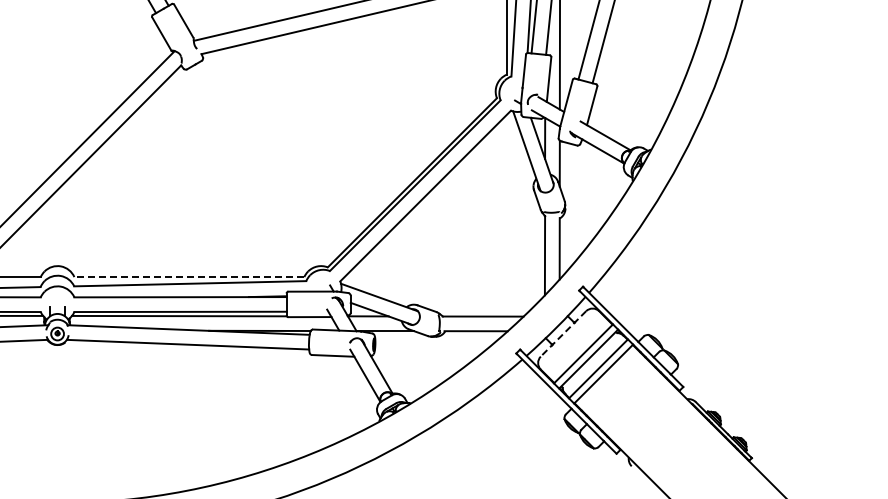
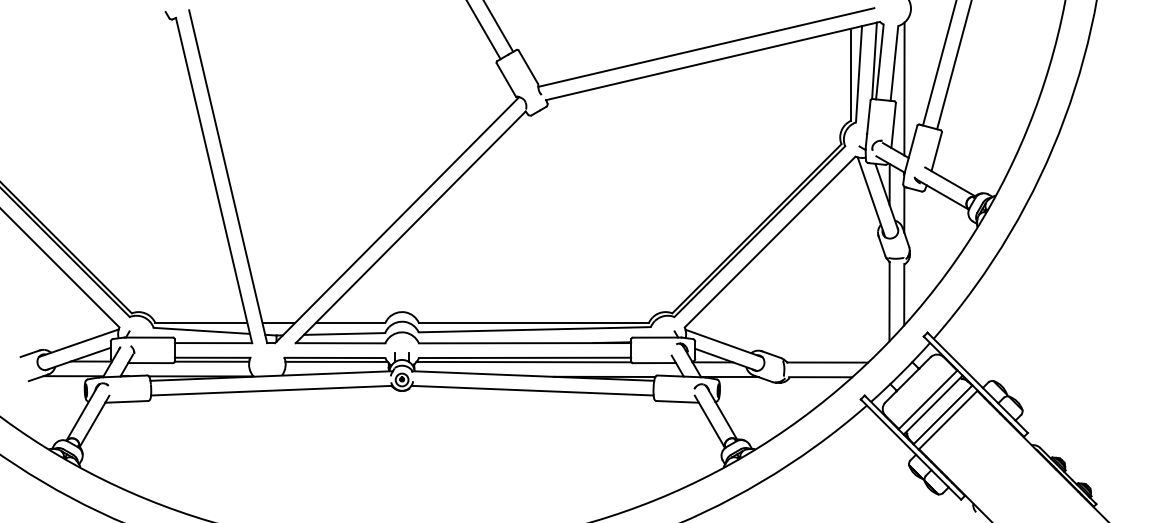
line: (188, 277) -> (533, 323), dashed -> solid
line: (562, 334) -> (907, 380), dashed -> solid

